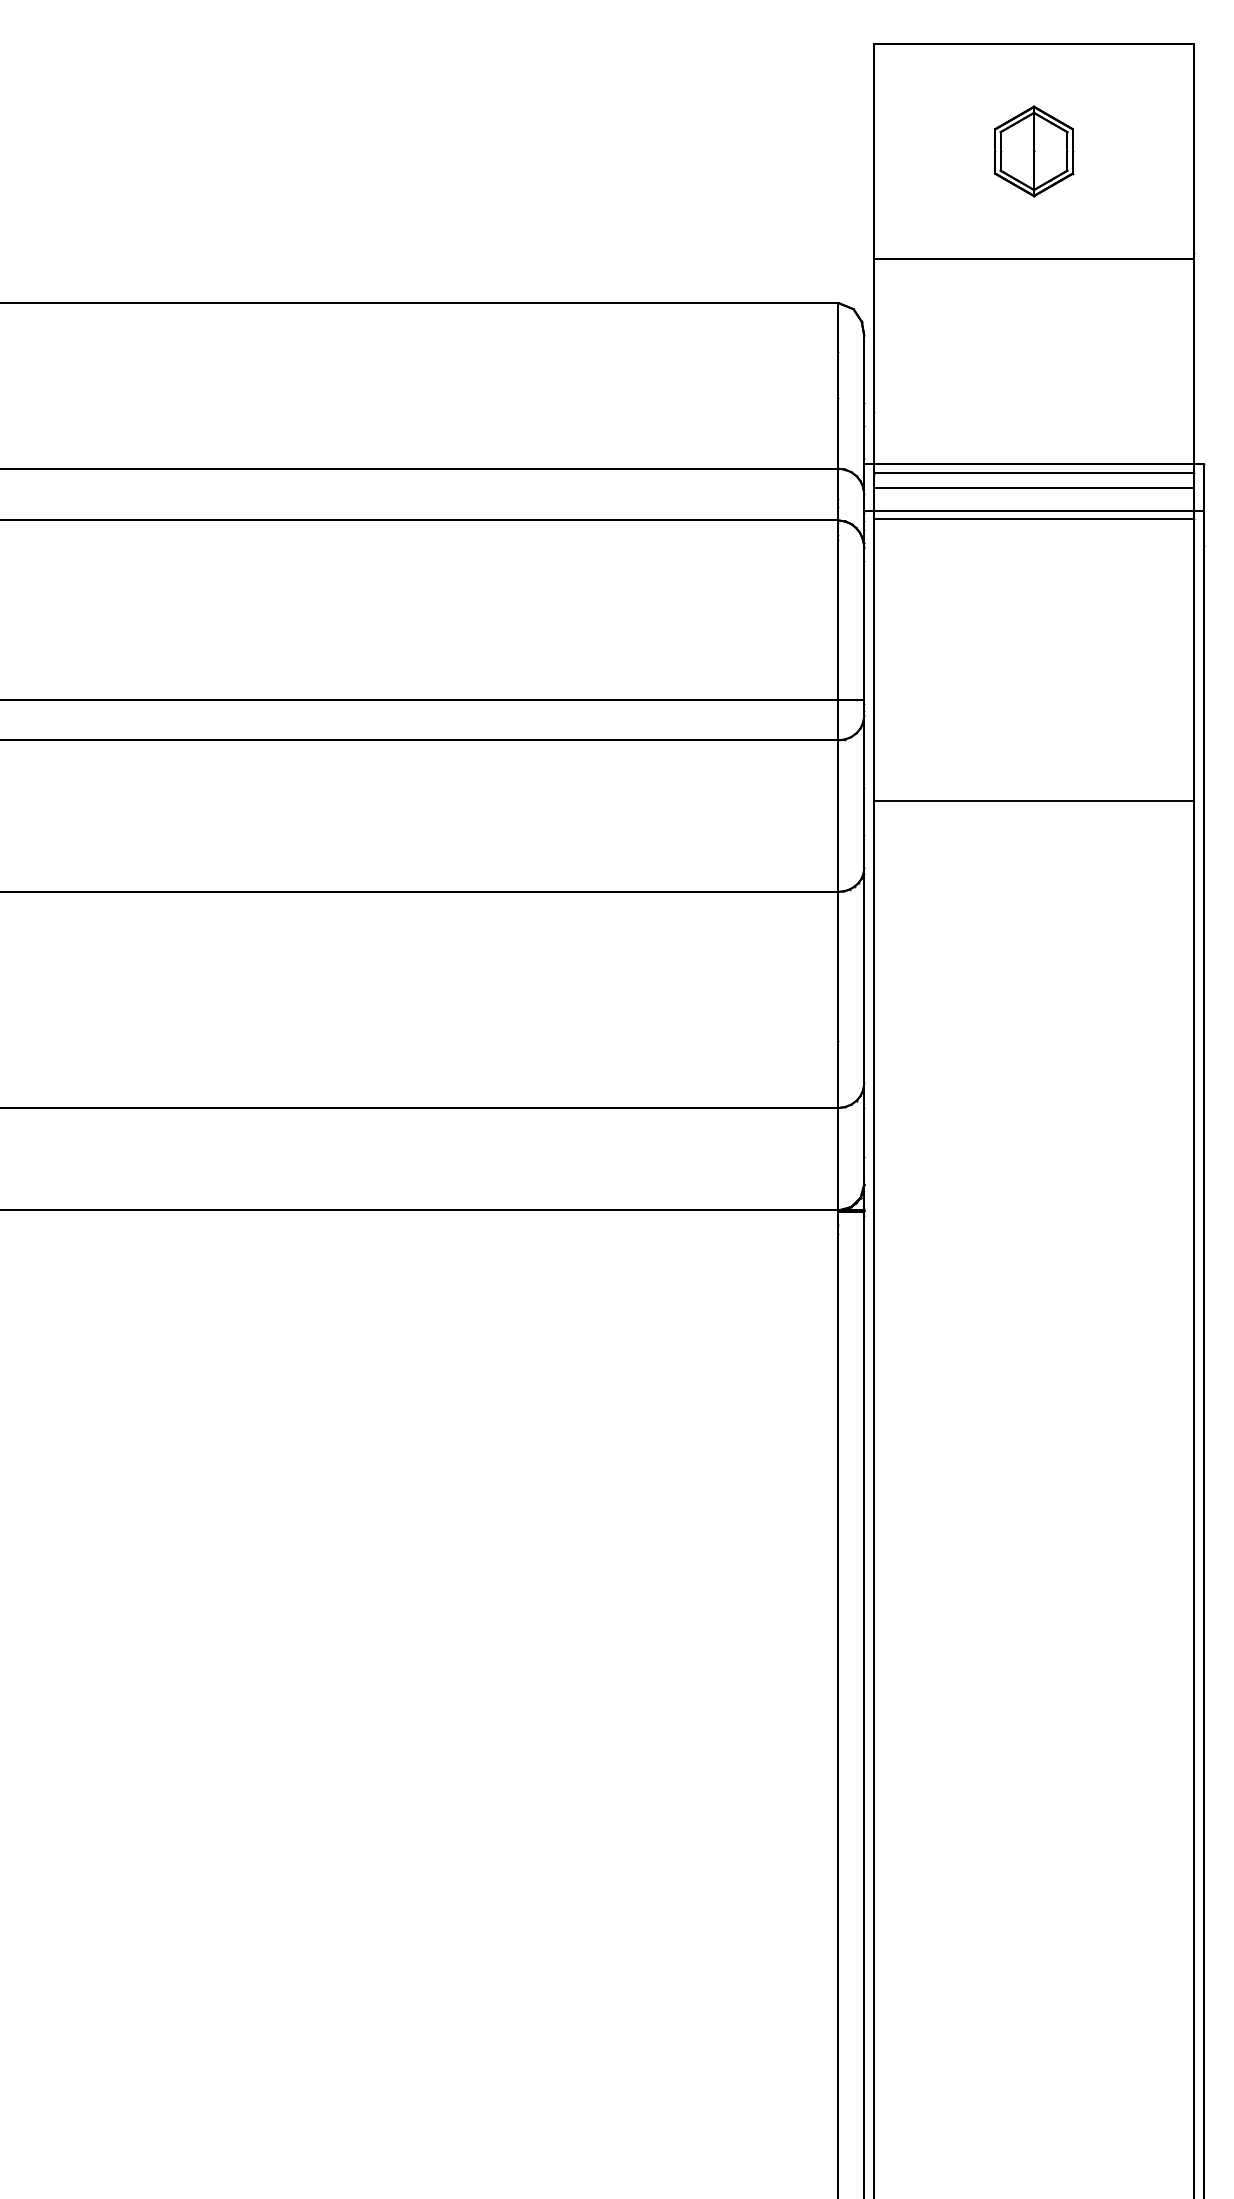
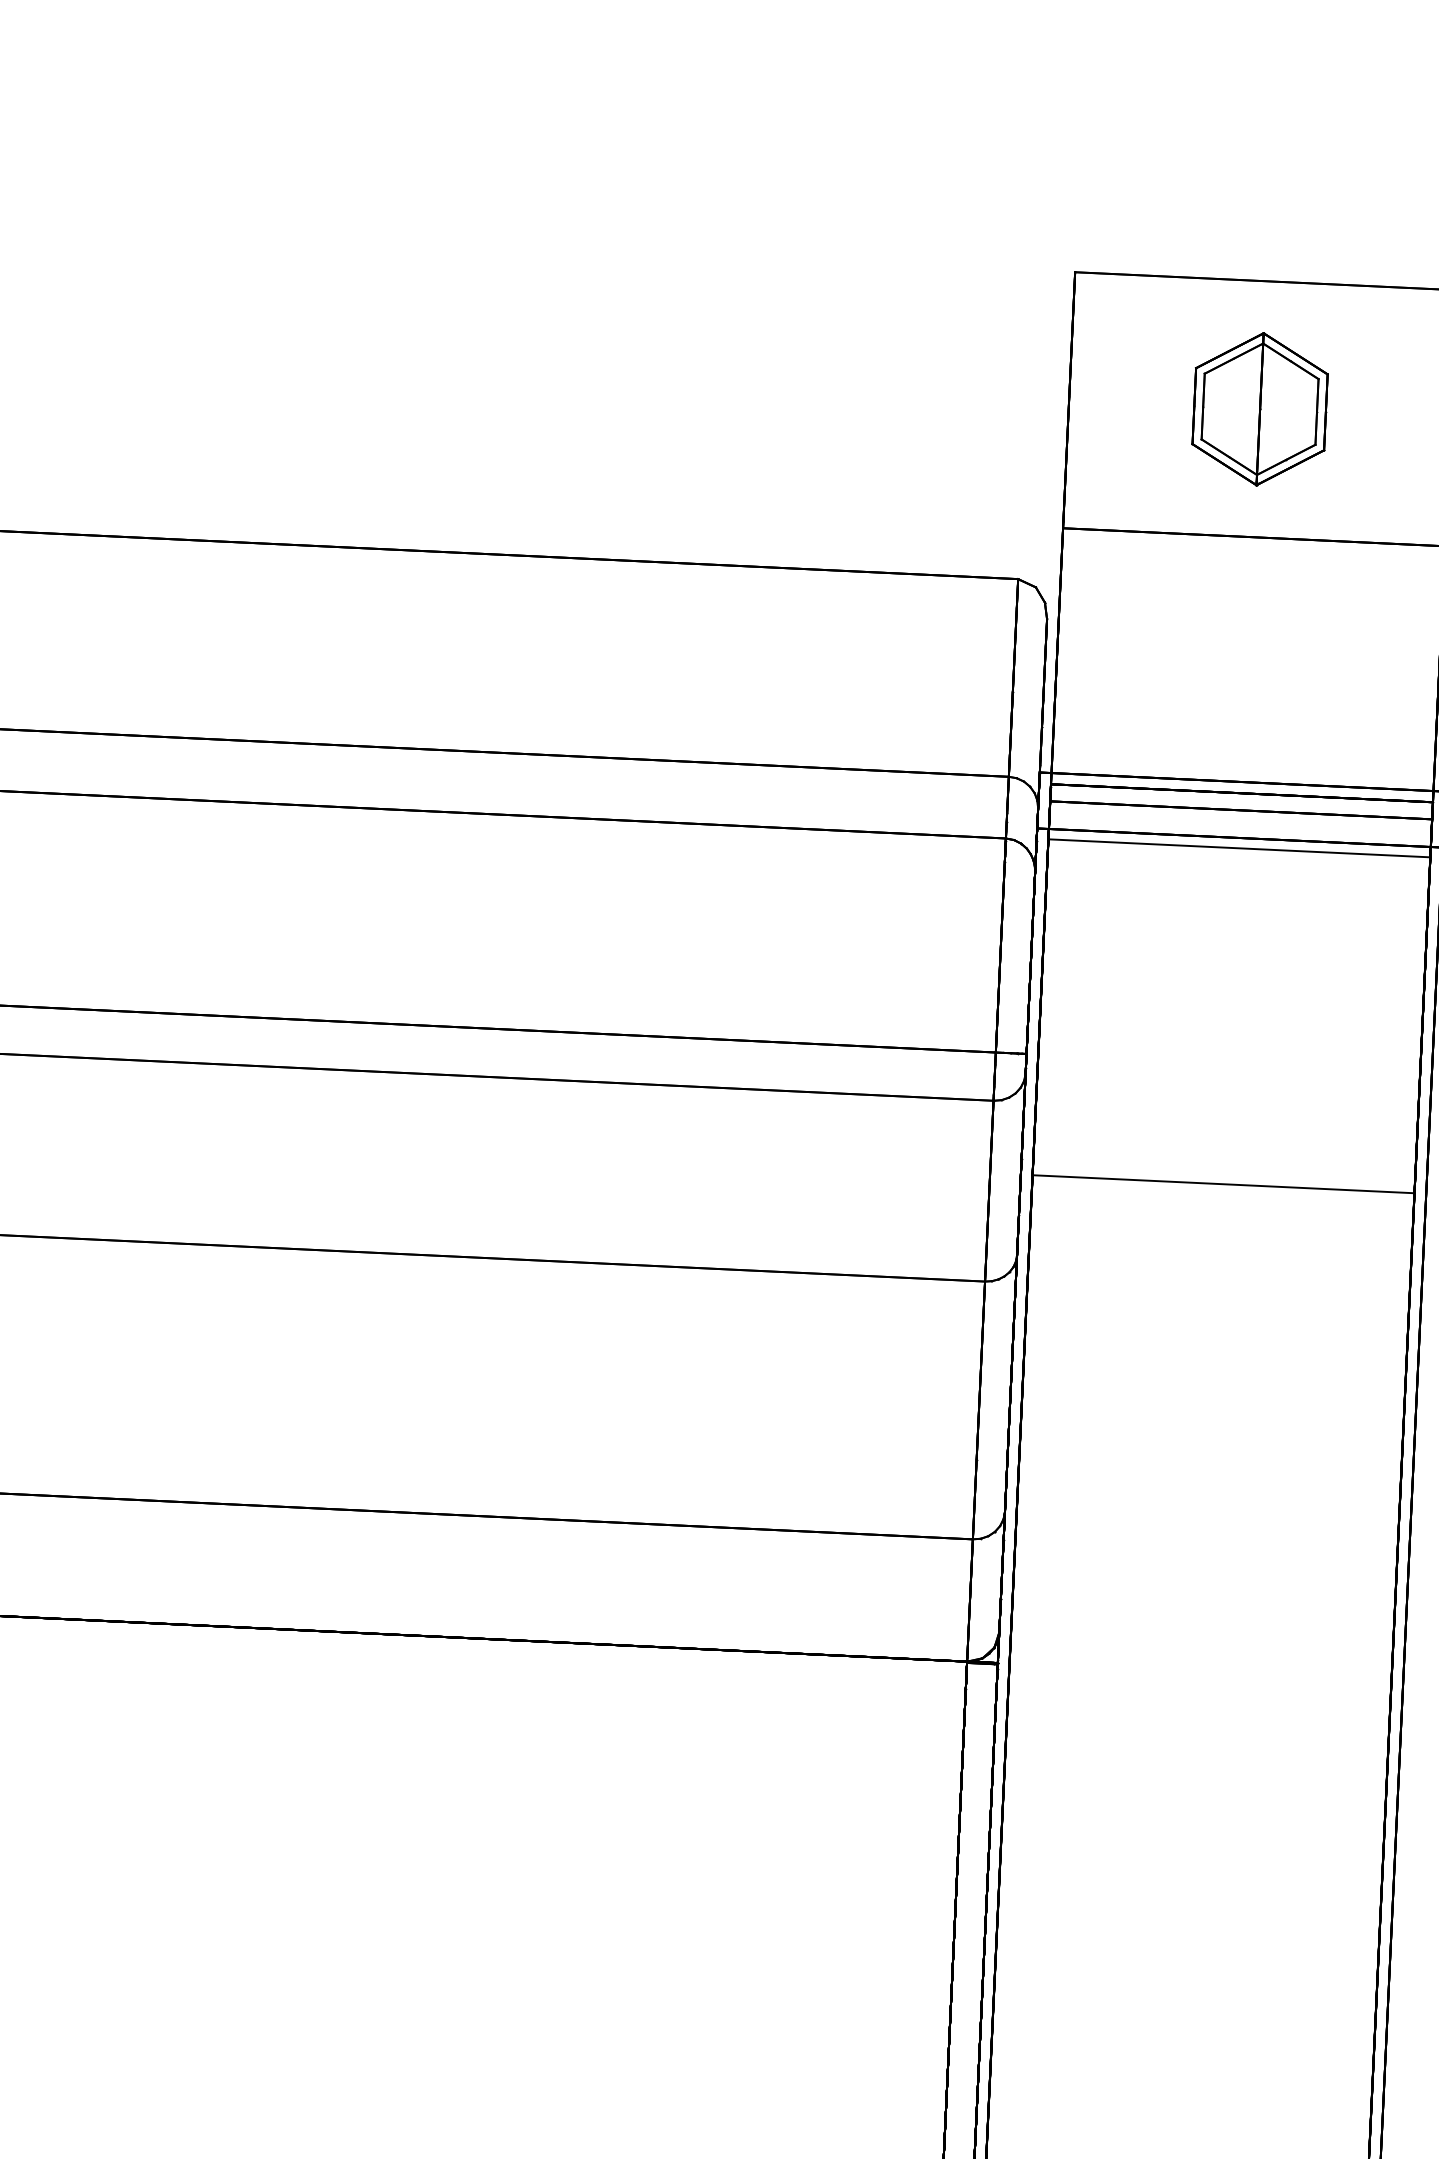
part: (1033, 151) -> (1259, 409), size x1.43

